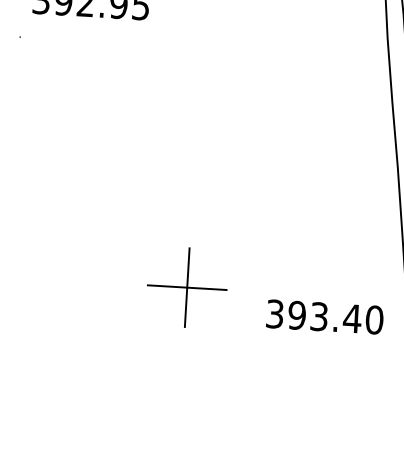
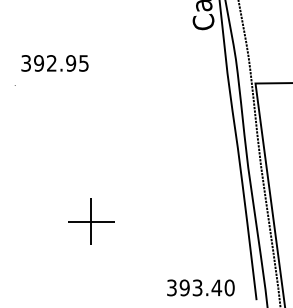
part: (187, 287) -> (91, 221), moved
text: (324, 316) -> (200, 287), moved

